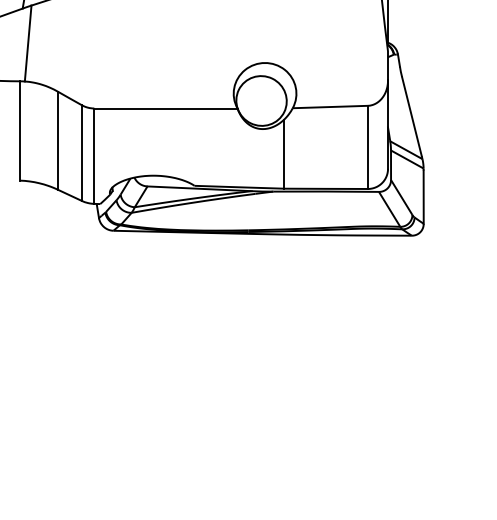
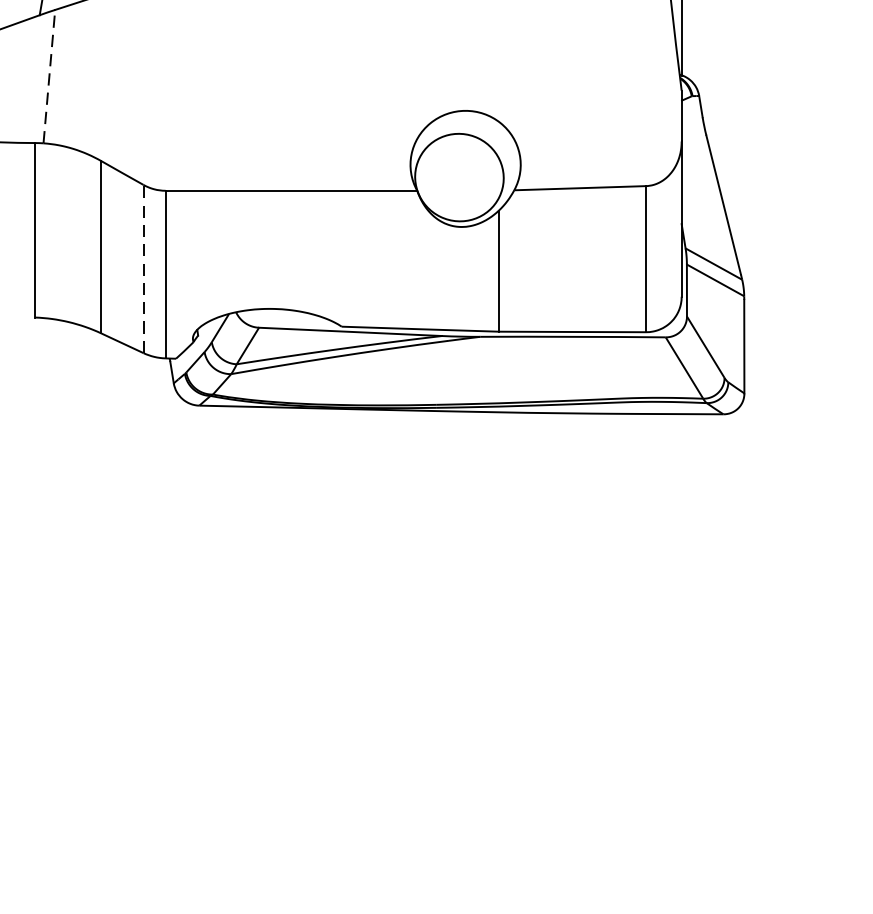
line: (28, 43) -> (49, 76), solid -> dashed
line: (81, 153) -> (143, 269), solid -> dashed

